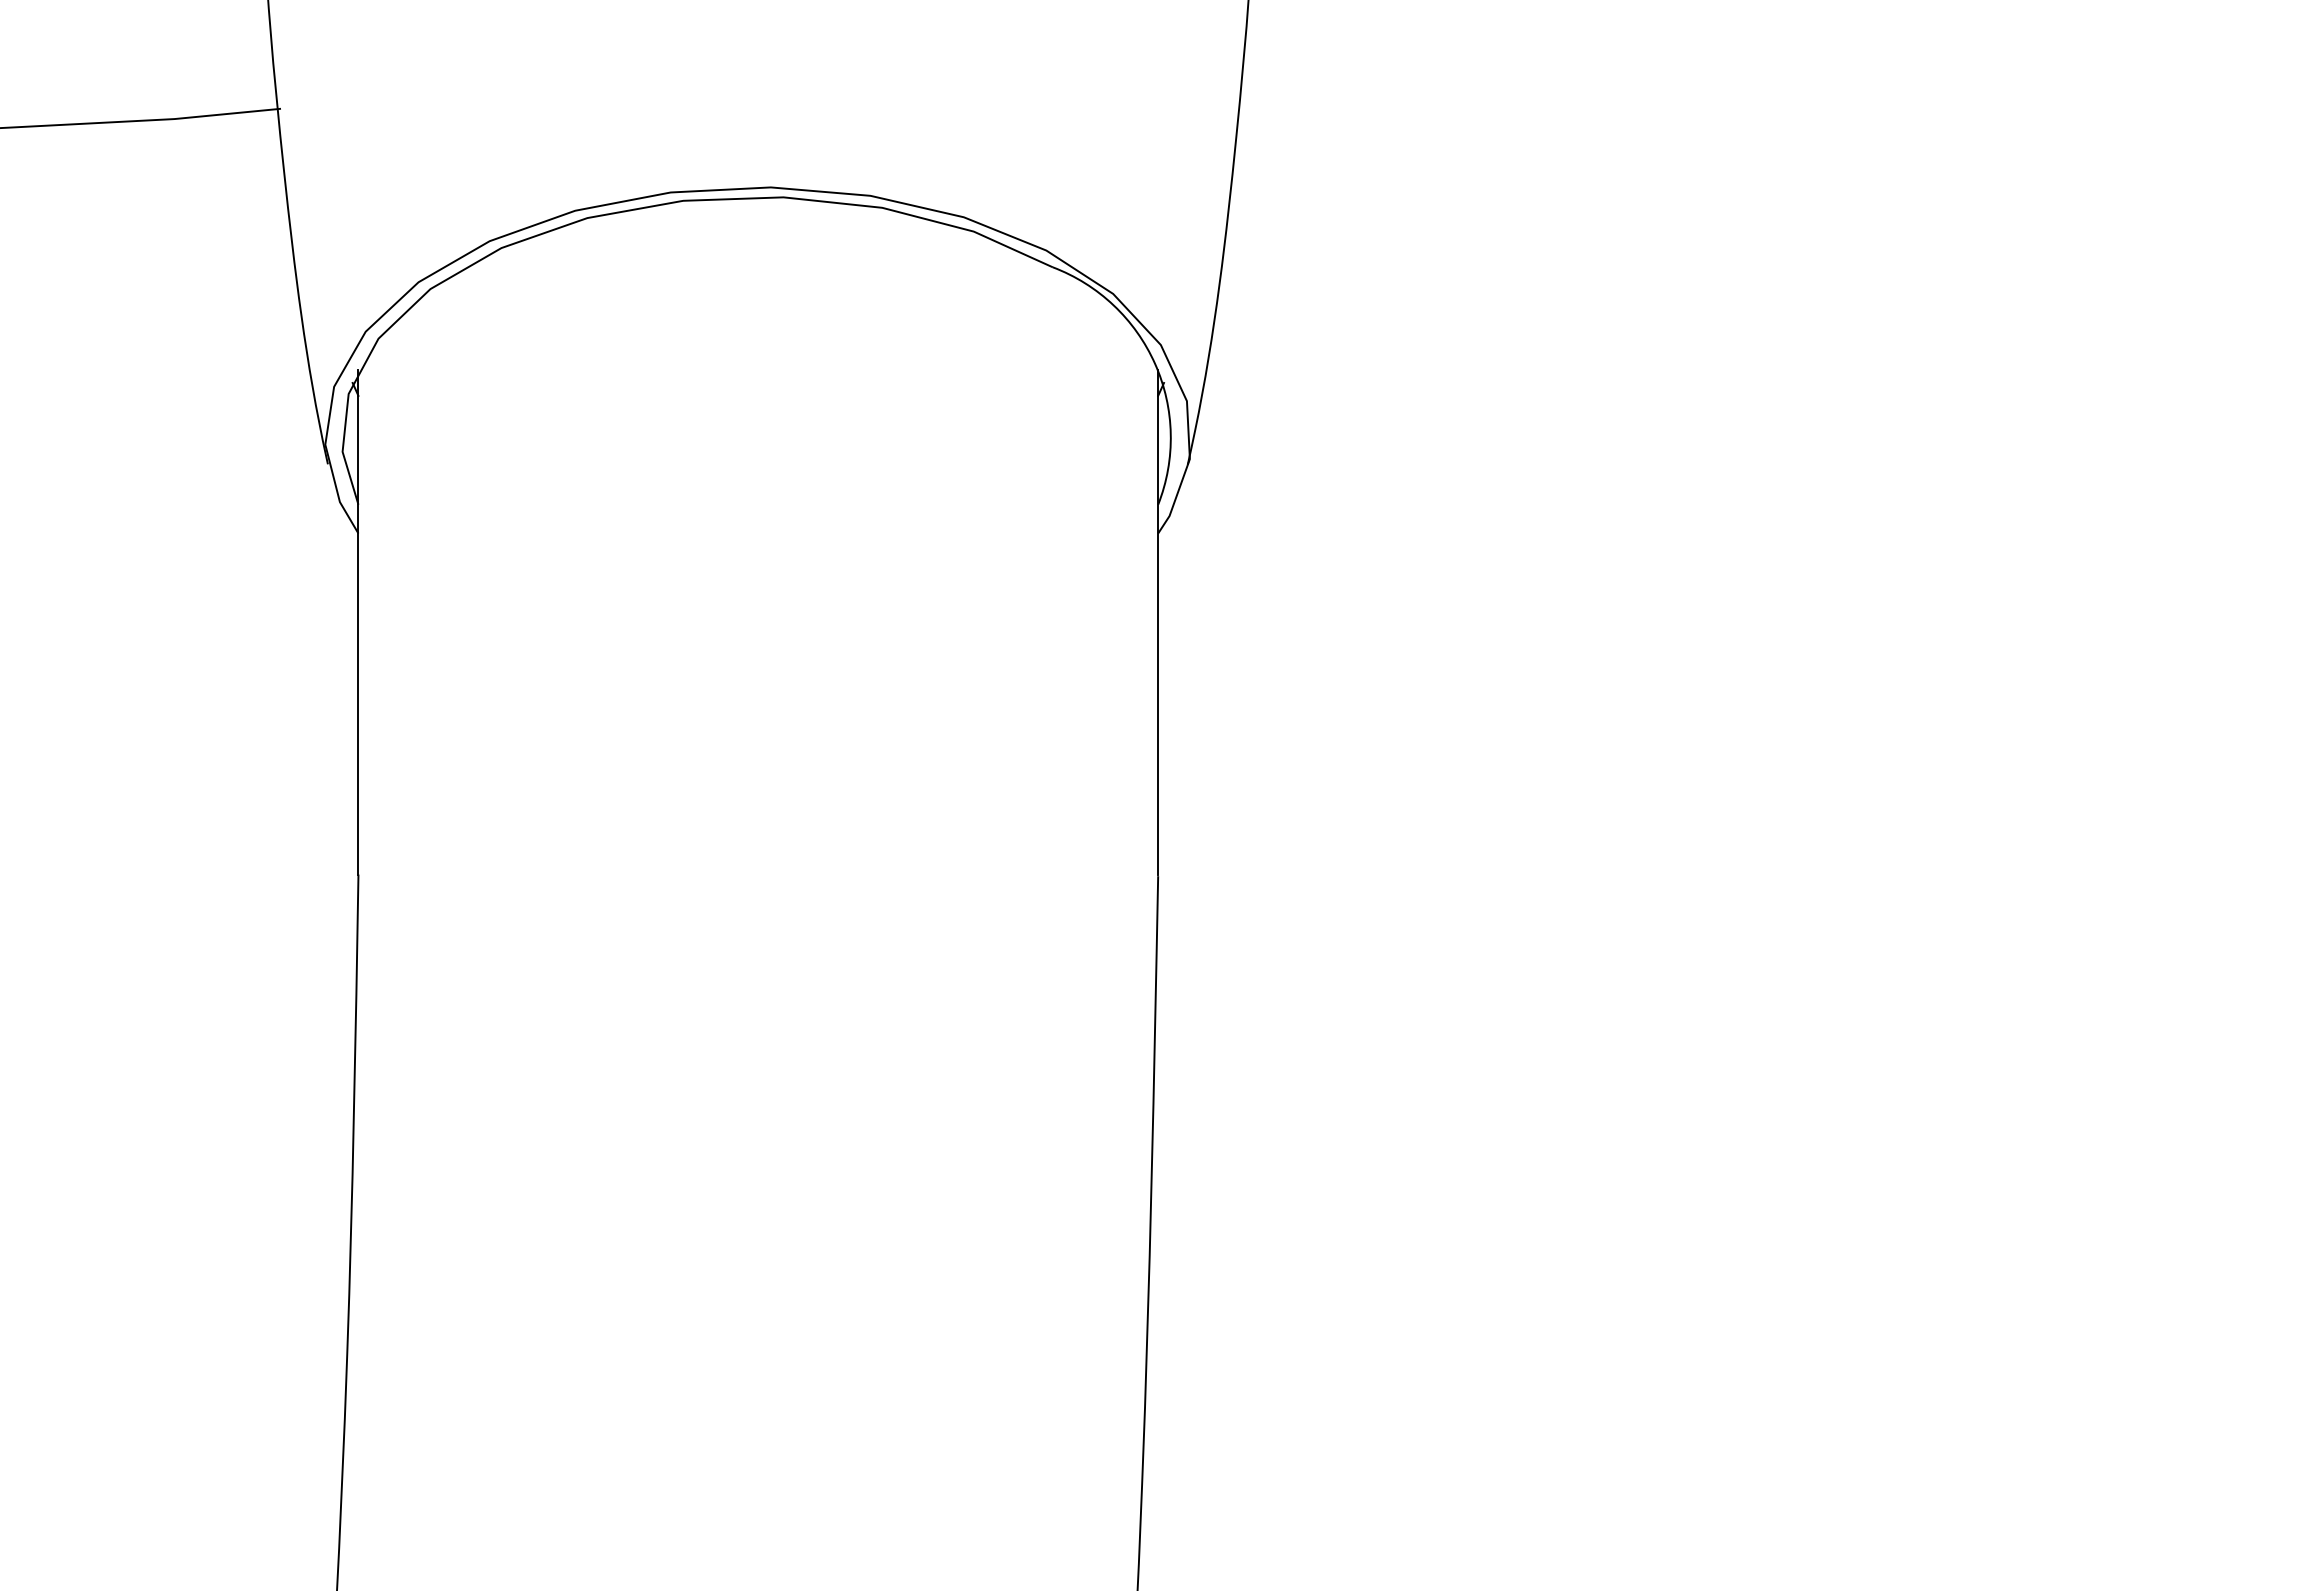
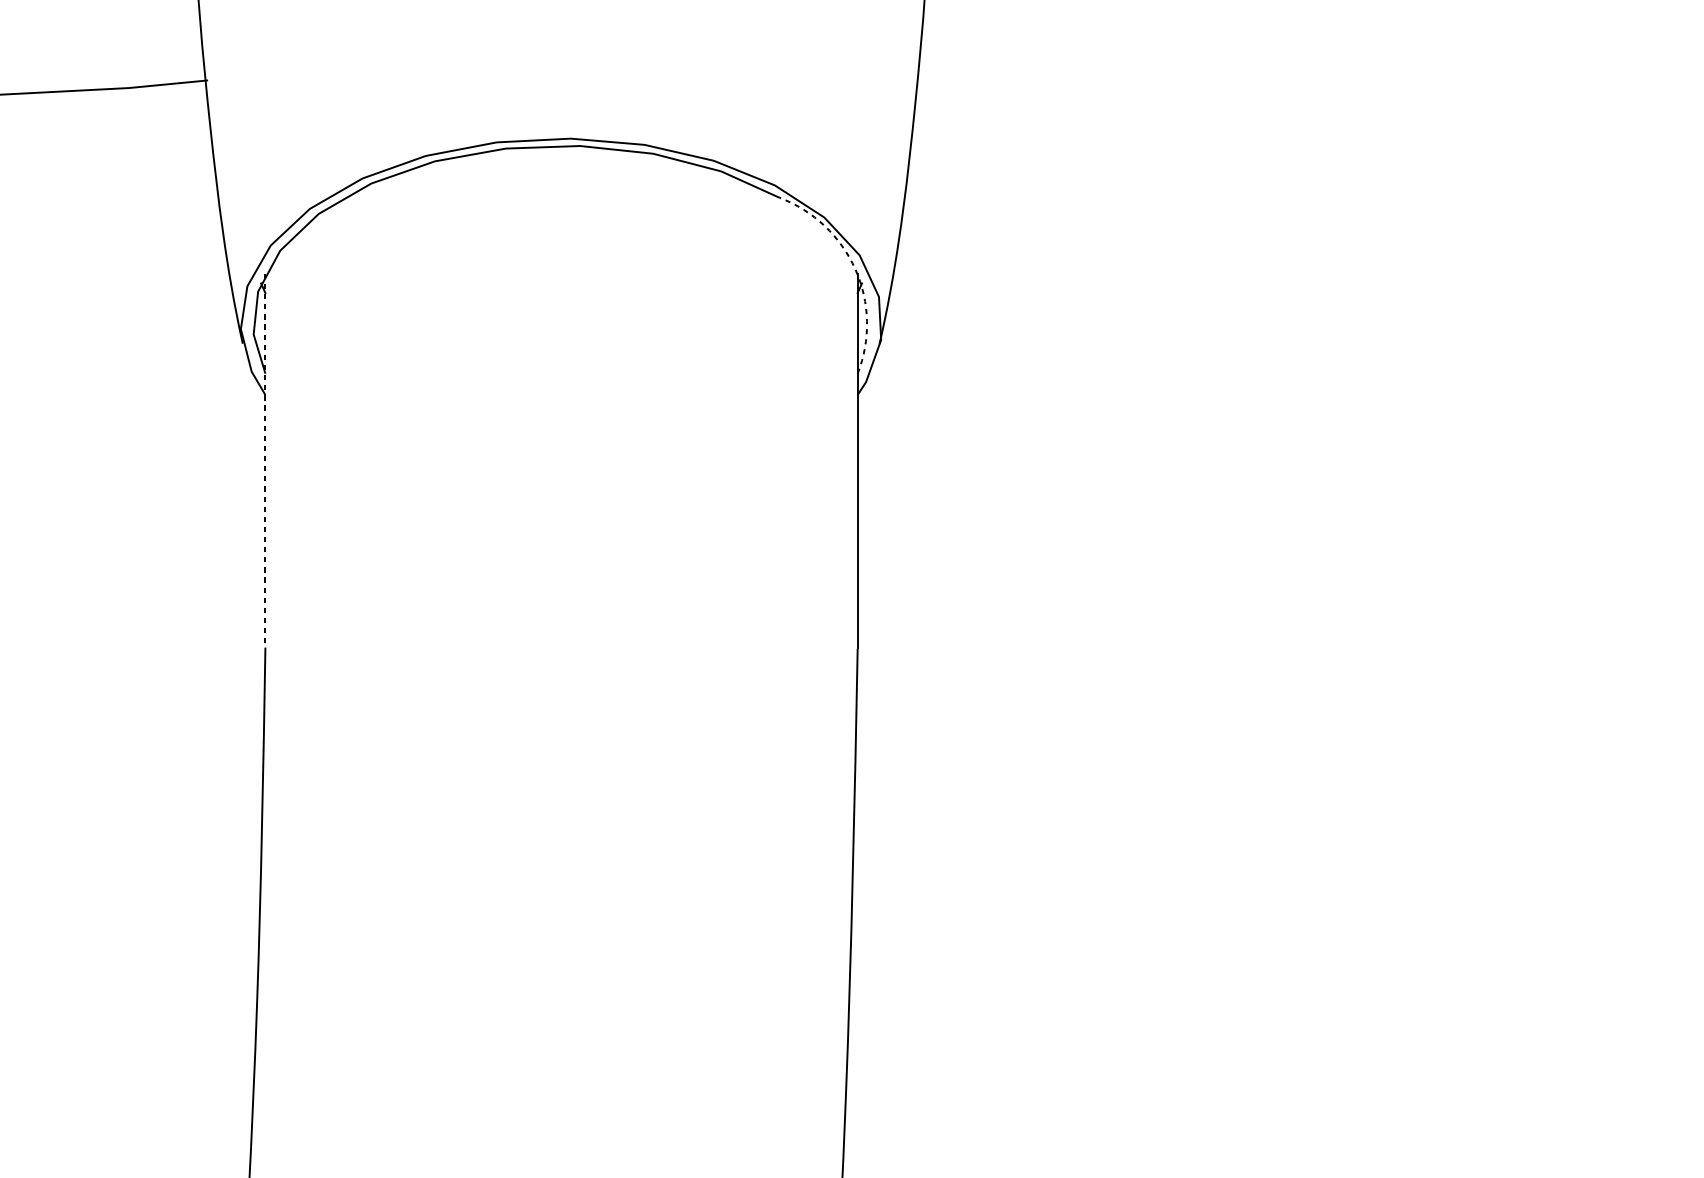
arc: (1155, 363) -> (855, 269), solid -> dashed
line: (358, 622) -> (265, 460), solid -> dashed

